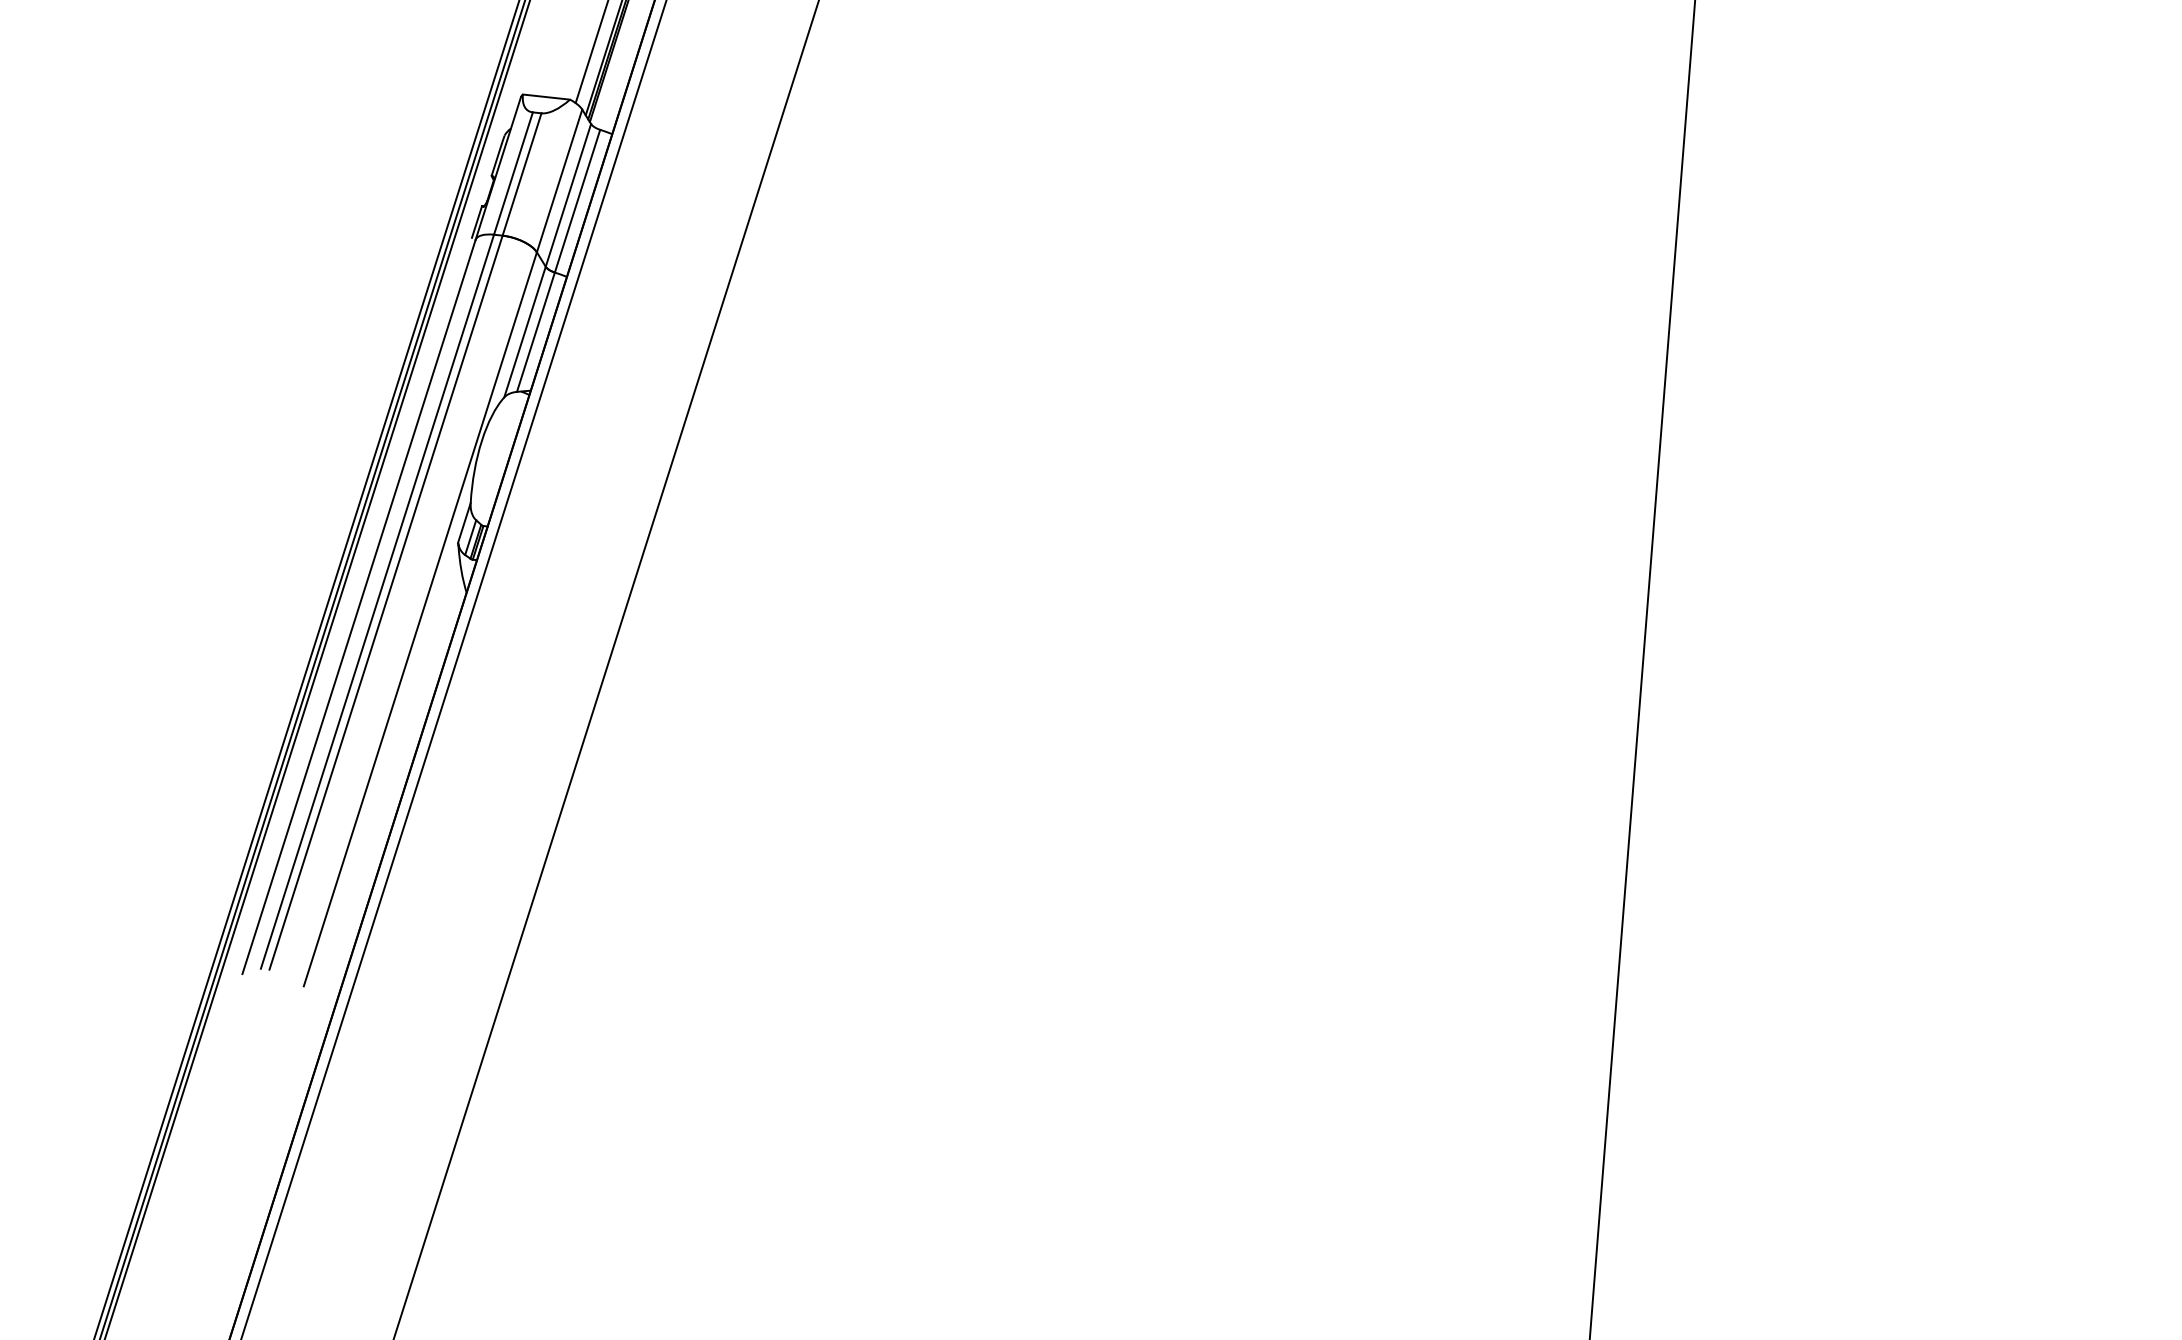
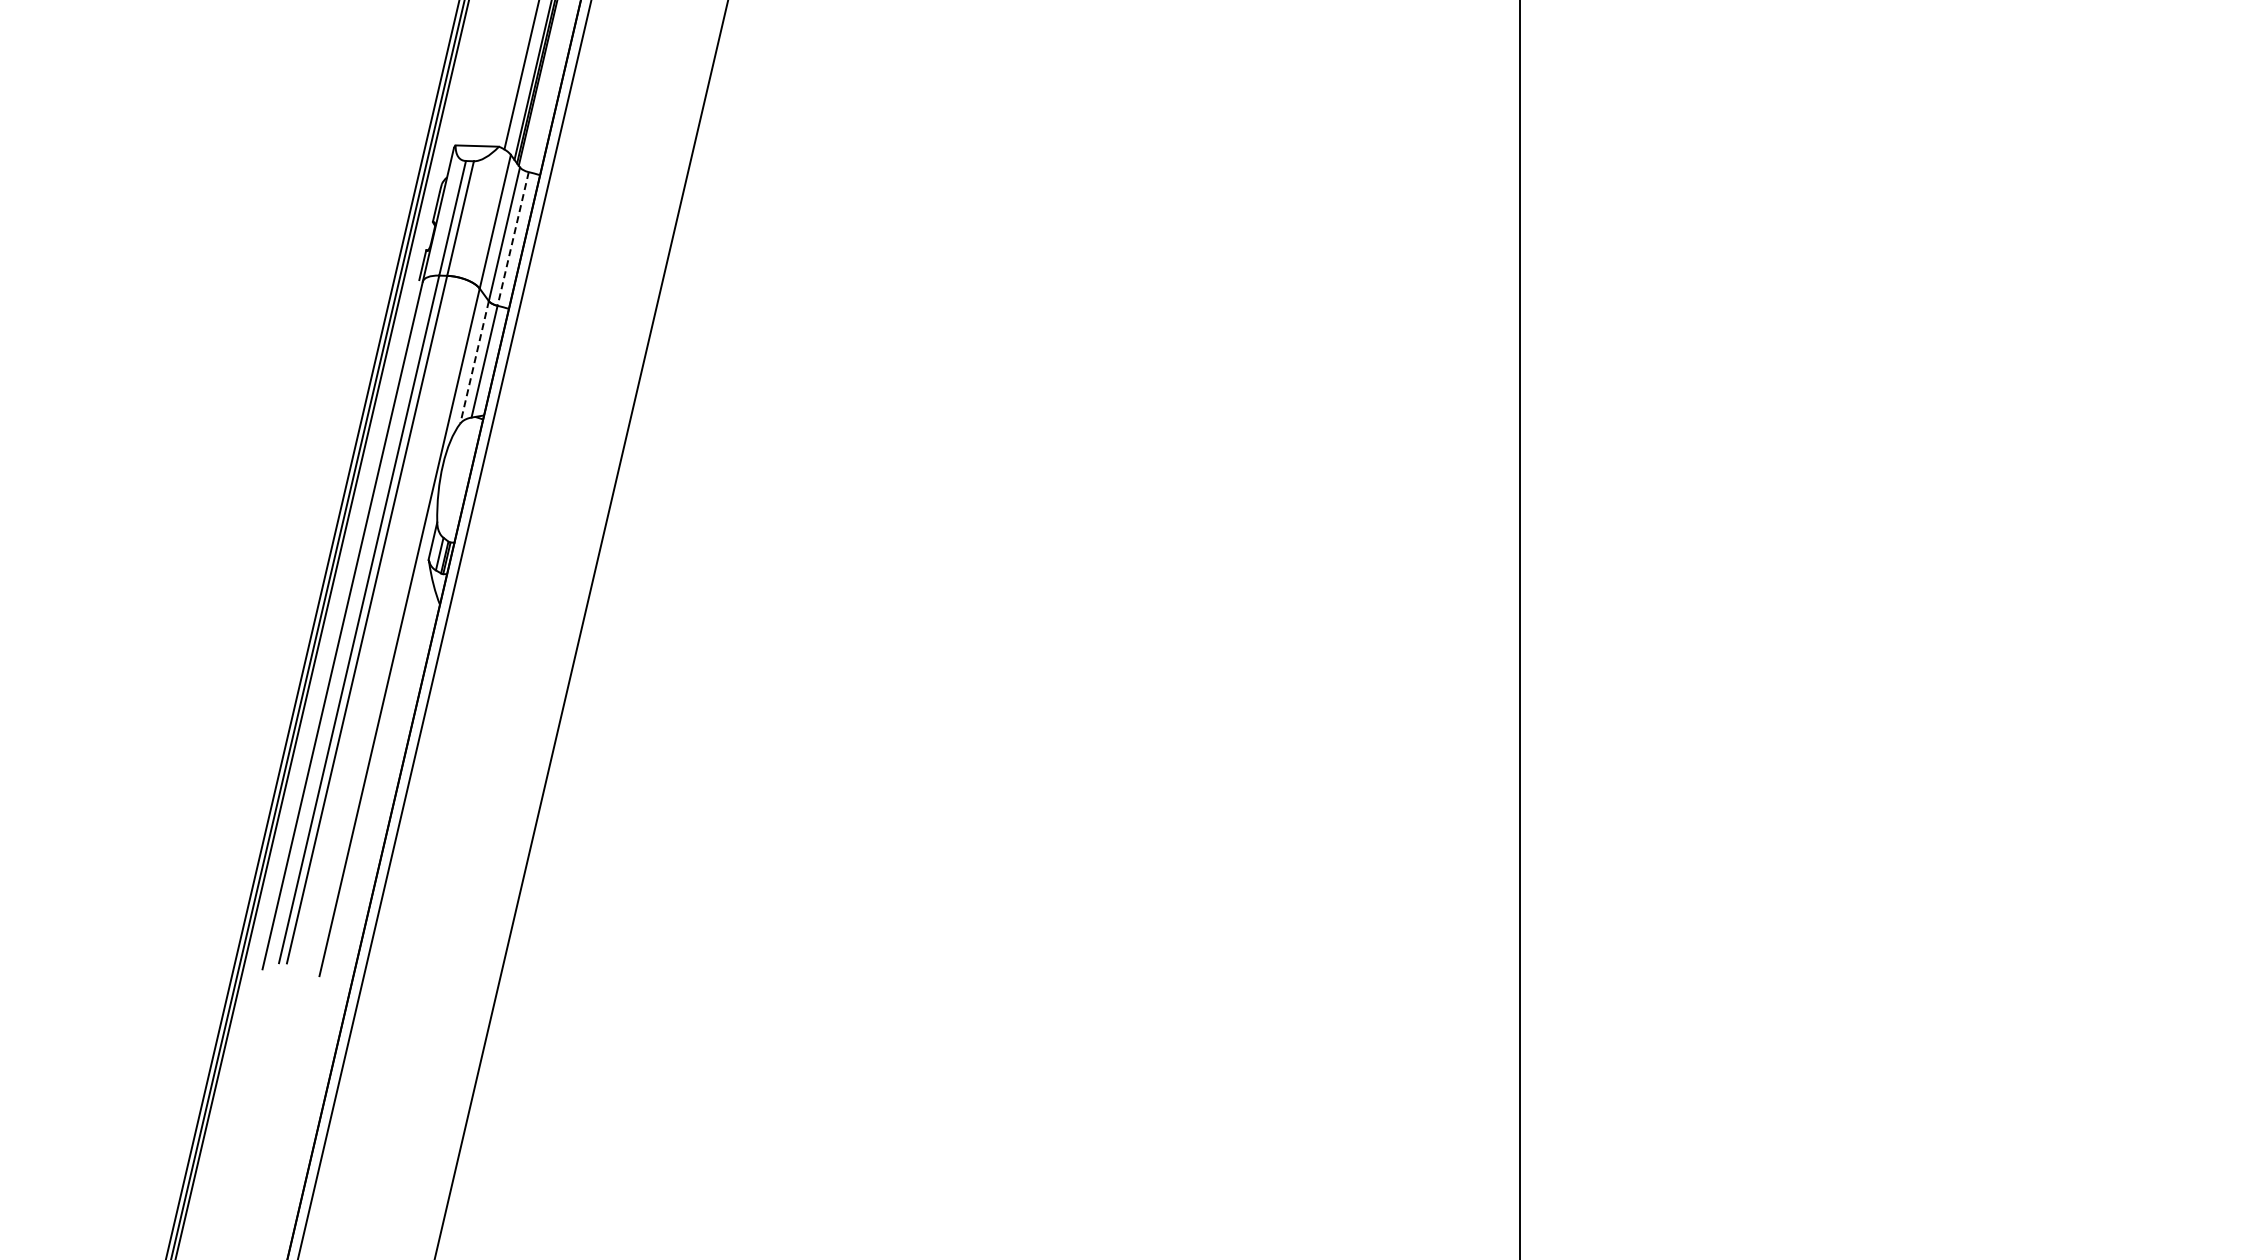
line: (577, 200) -> (513, 238), solid -> dashed
line: (524, 332) -> (474, 362), solid -> dashed

